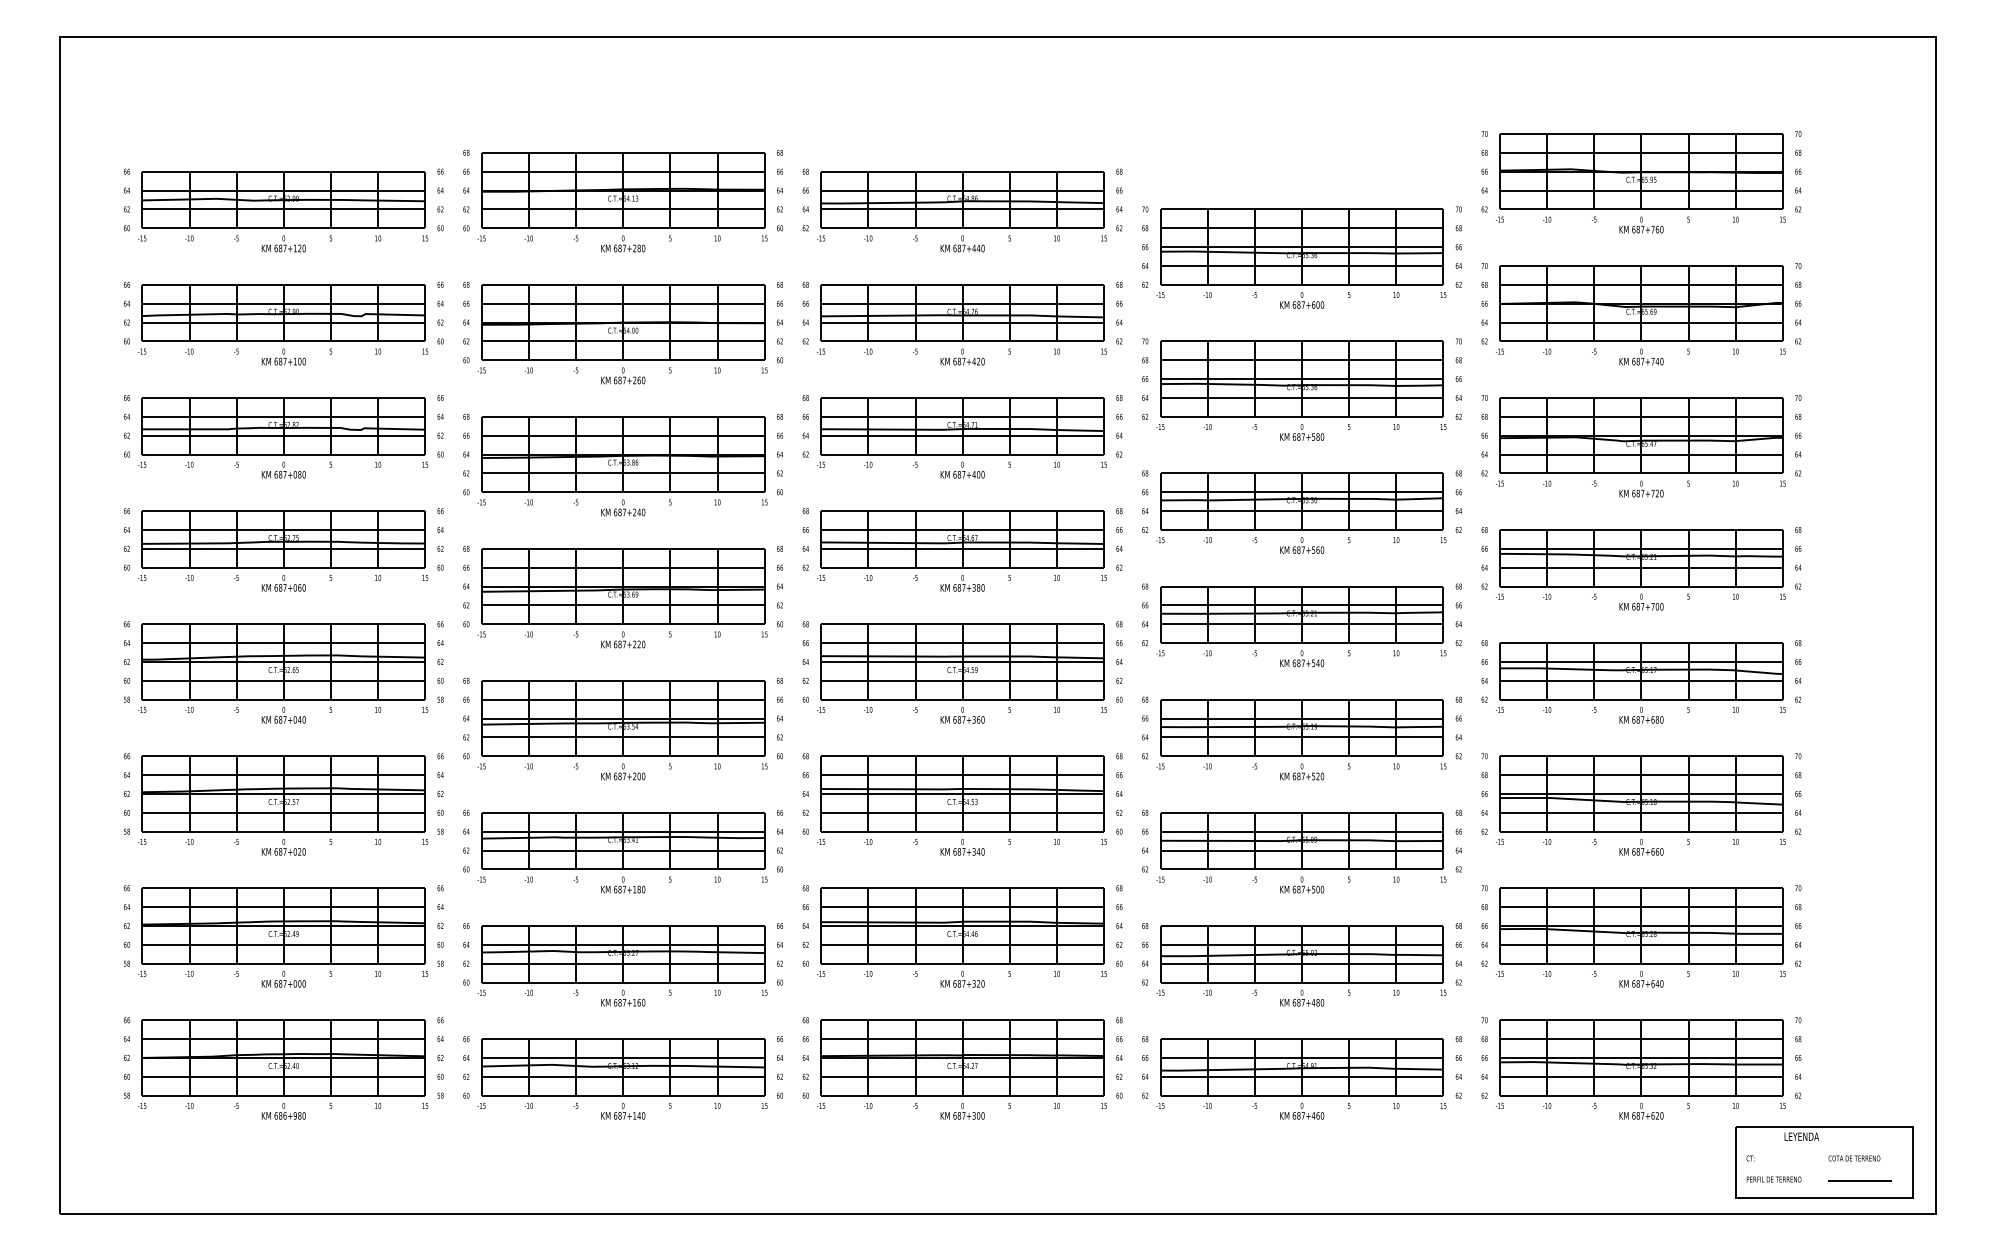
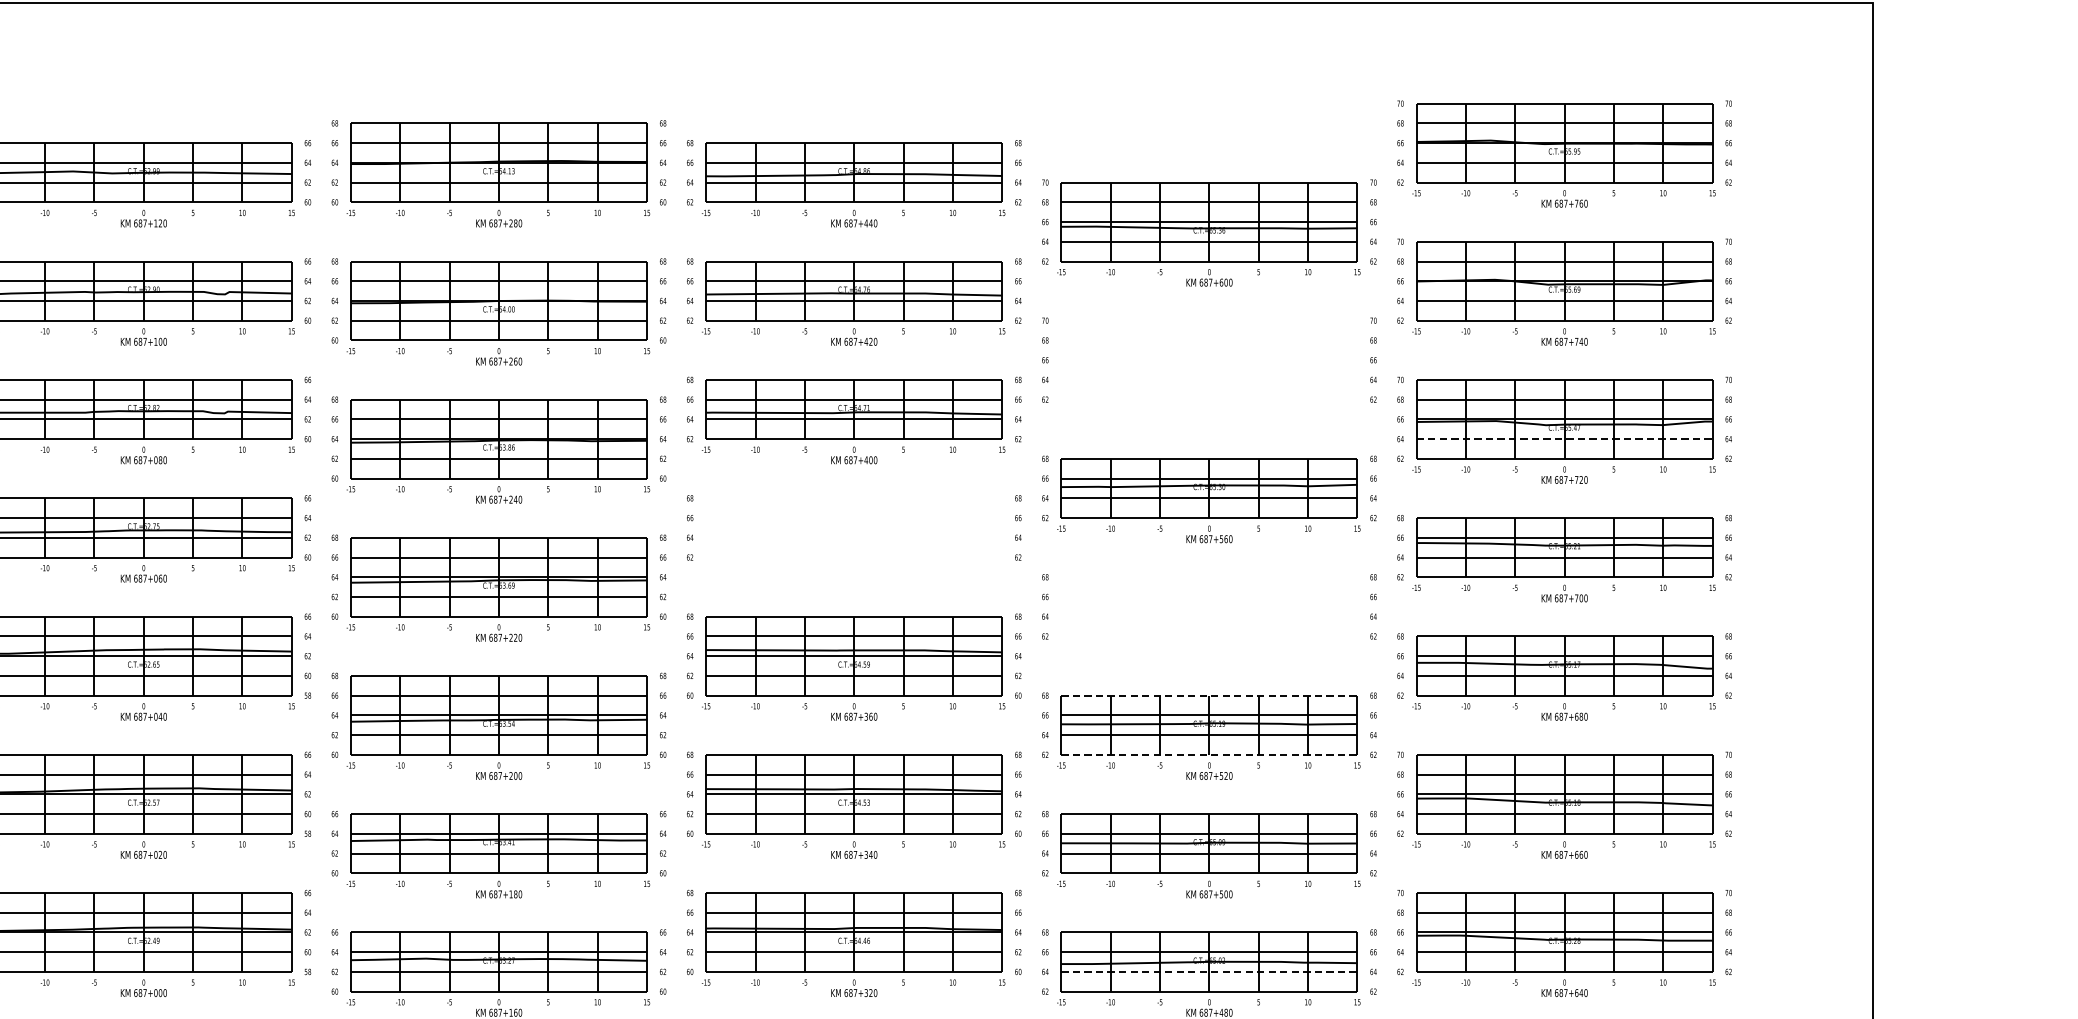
part: (1301, 390) -> (1208, 372), removed
line: (1641, 454) -> (1564, 439), solid -> dashed
part: (961, 550) -> (853, 539), removed
part: (1301, 626) -> (1208, 619), removed
line: (1302, 699) -> (1209, 695), solid -> dashed
line: (1302, 756) -> (1209, 755), solid -> dashed
line: (1302, 963) -> (1209, 971), solid -> dashed

